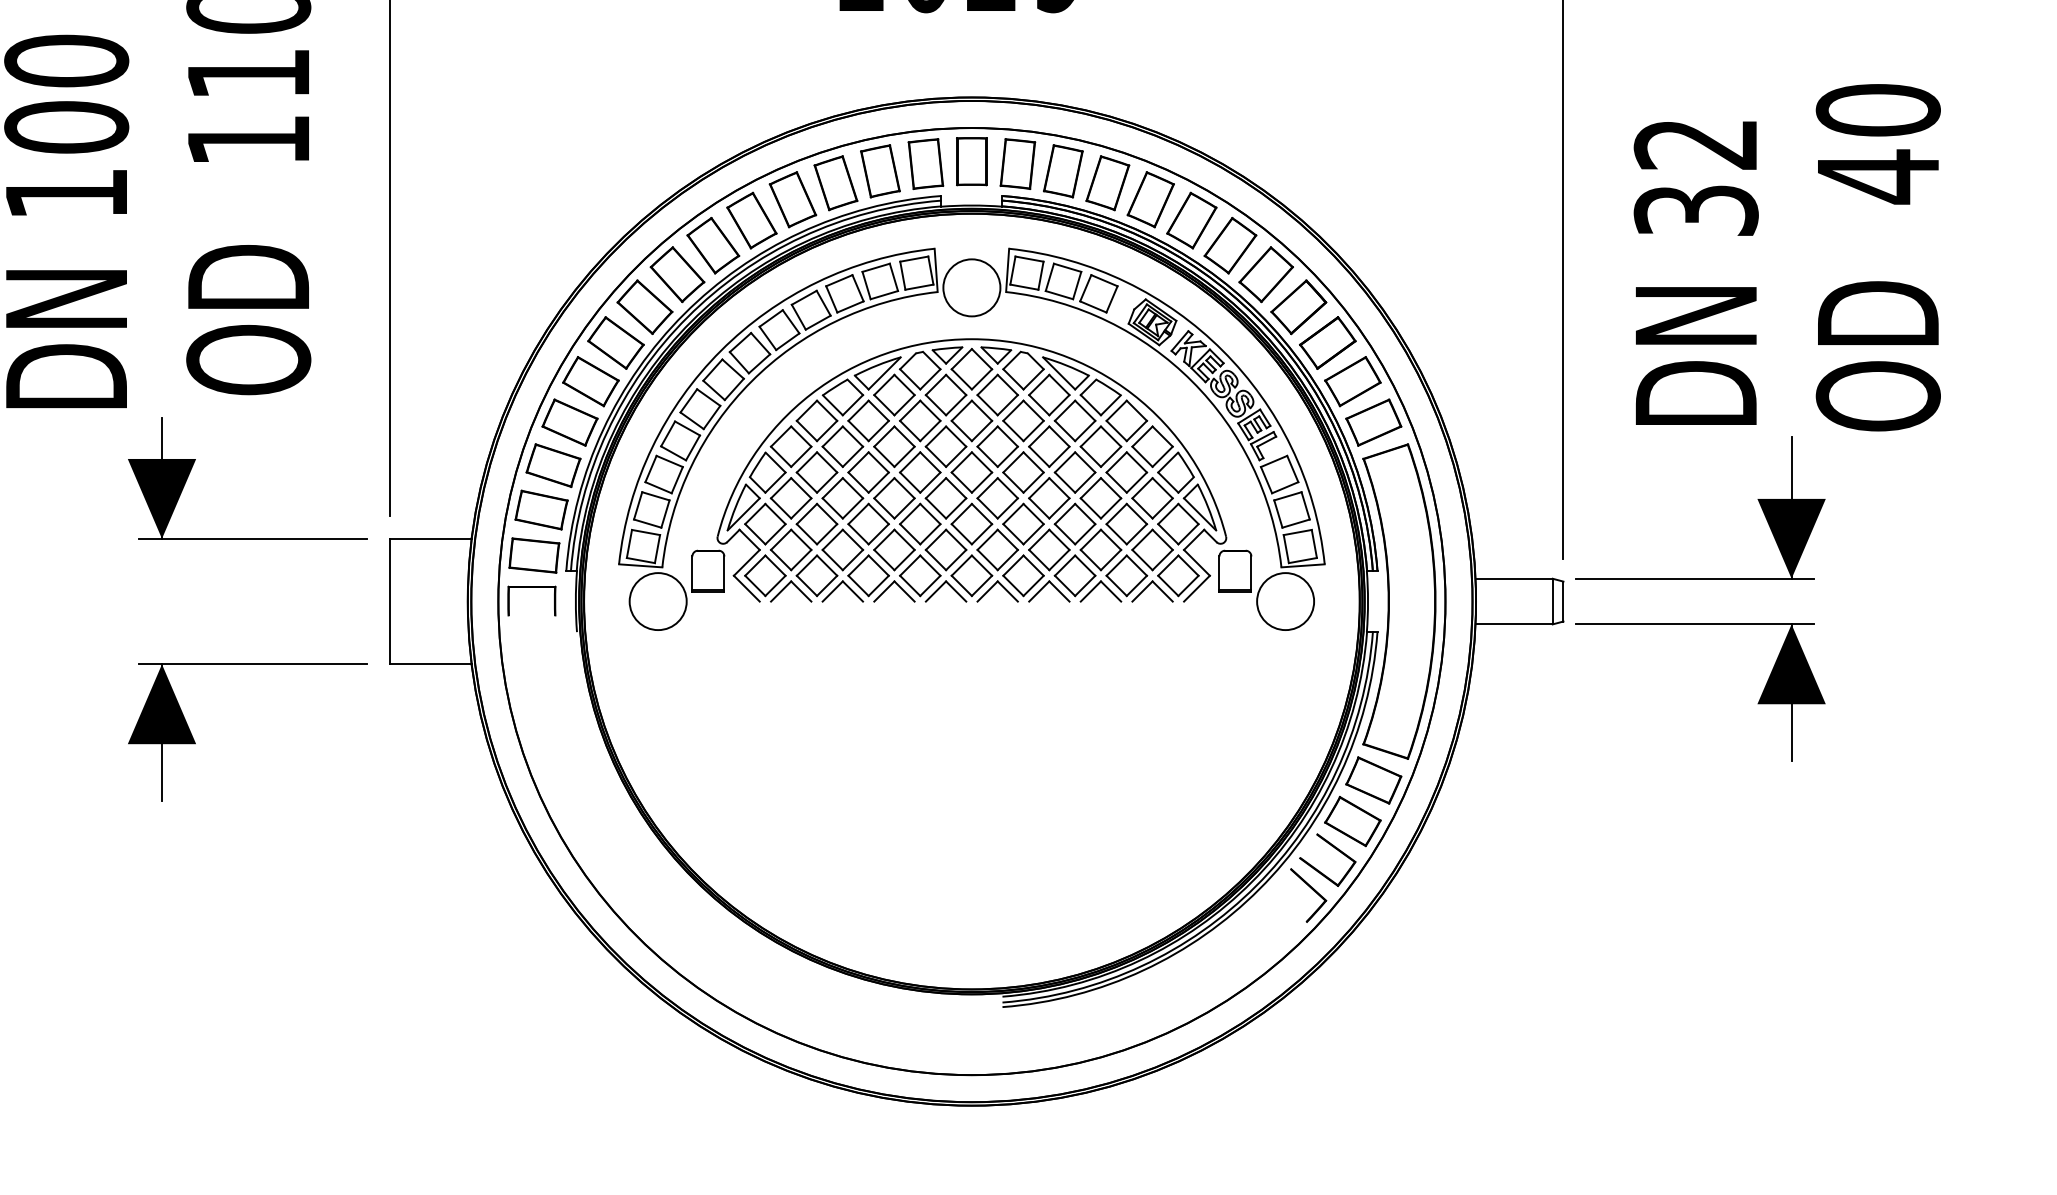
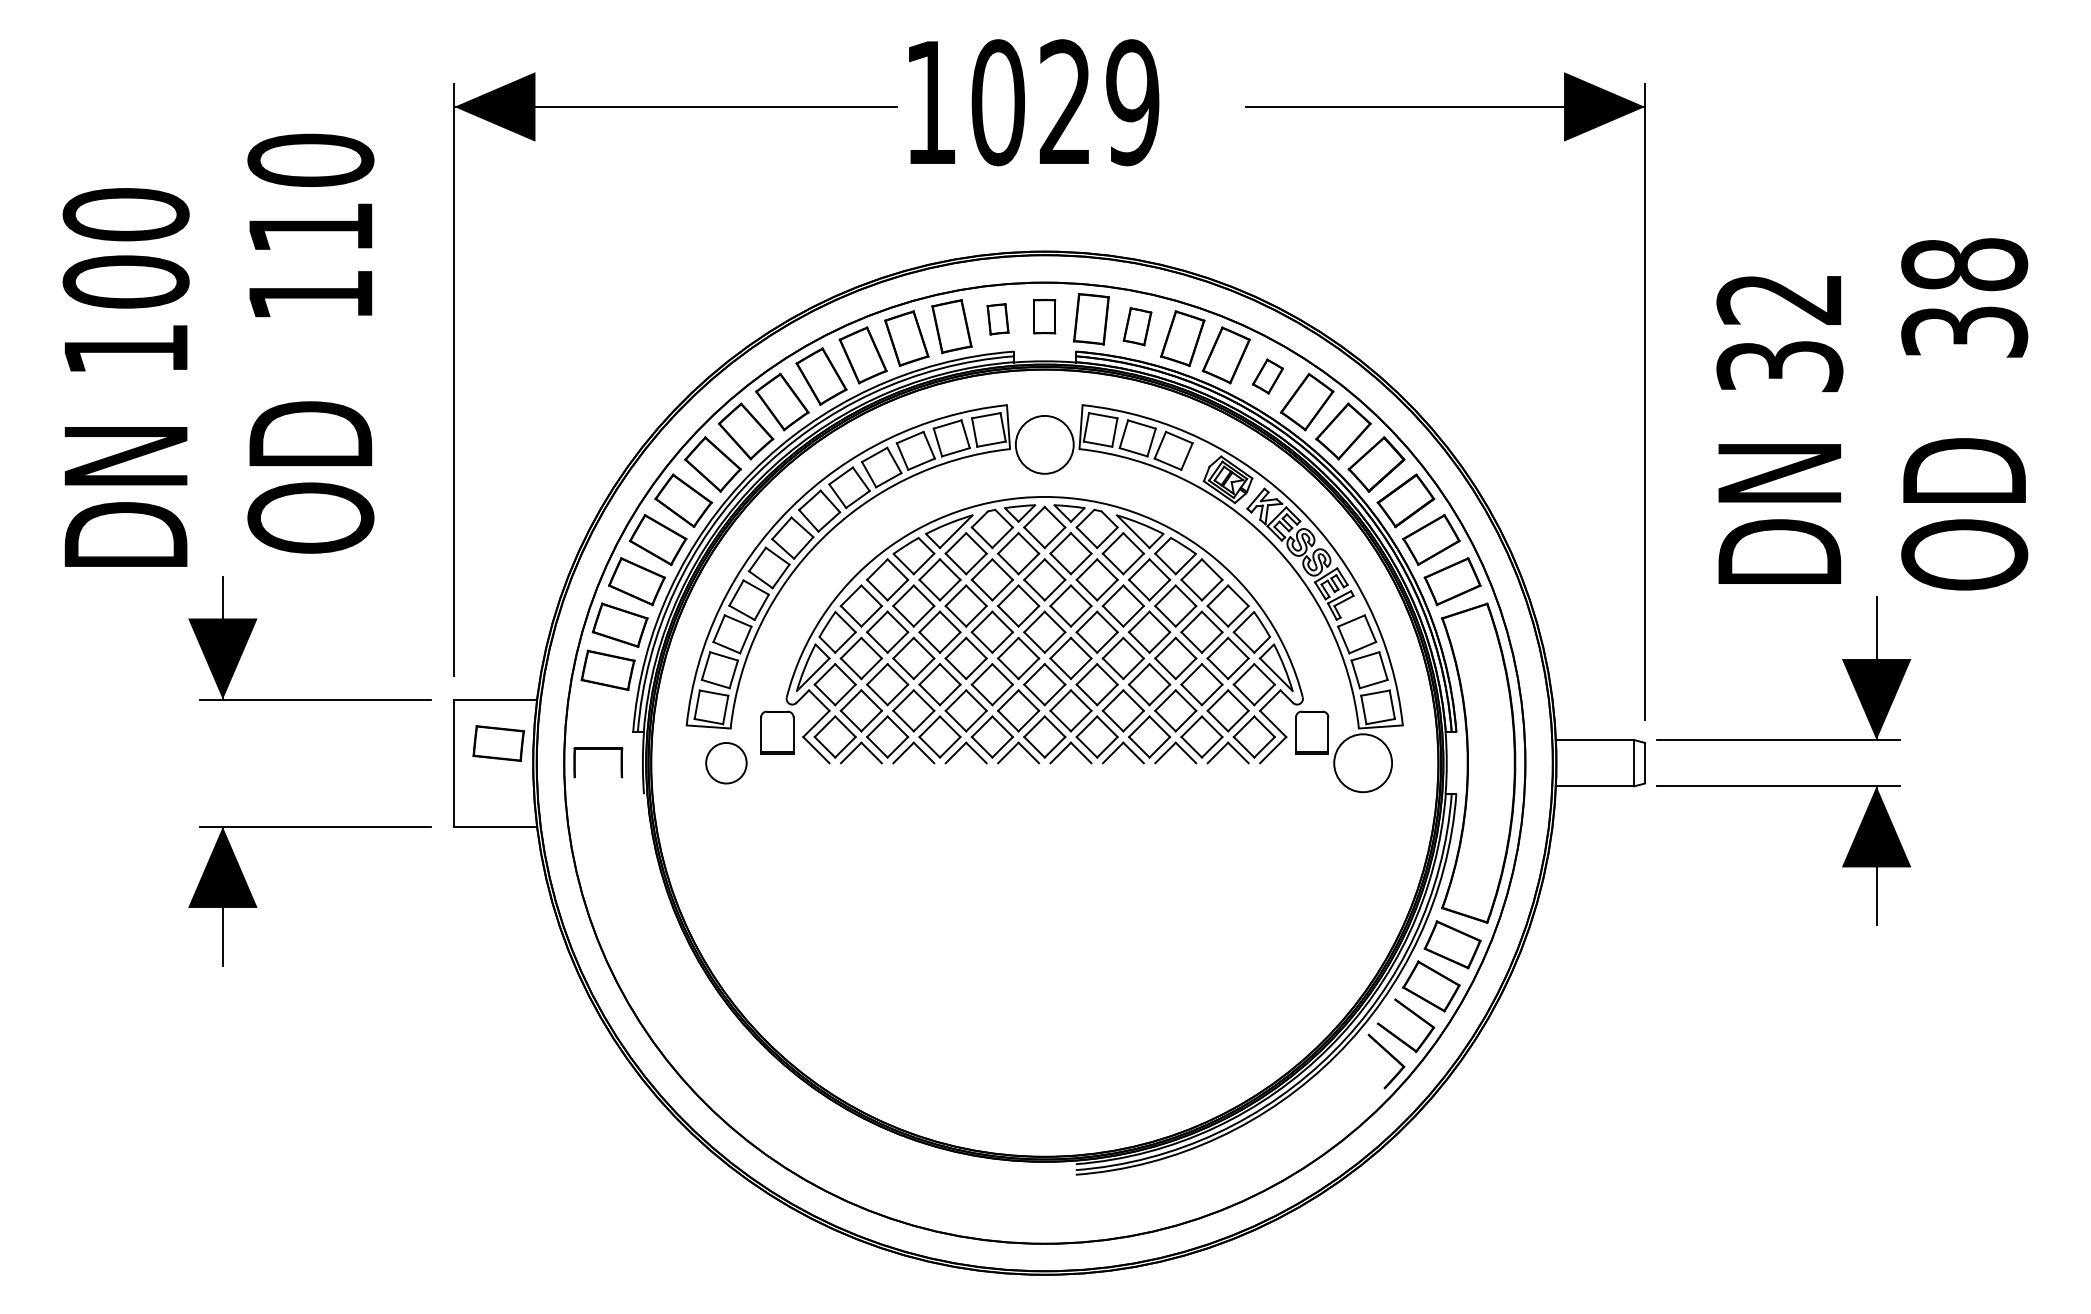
text: (1878, 144) -> (1964, 299), 40 -> 38
part: (971, 161) -> (1044, 316), size x0.7
part: (925, 164) -> (997, 319), size x0.6
part: (1063, 171) -> (1137, 326), size x0.7
part: (1191, 220) -> (1267, 376), size x0.6
part: (534, 555) -> (498, 743), moved
circle: (658, 601) -> (726, 763), size x0.7

